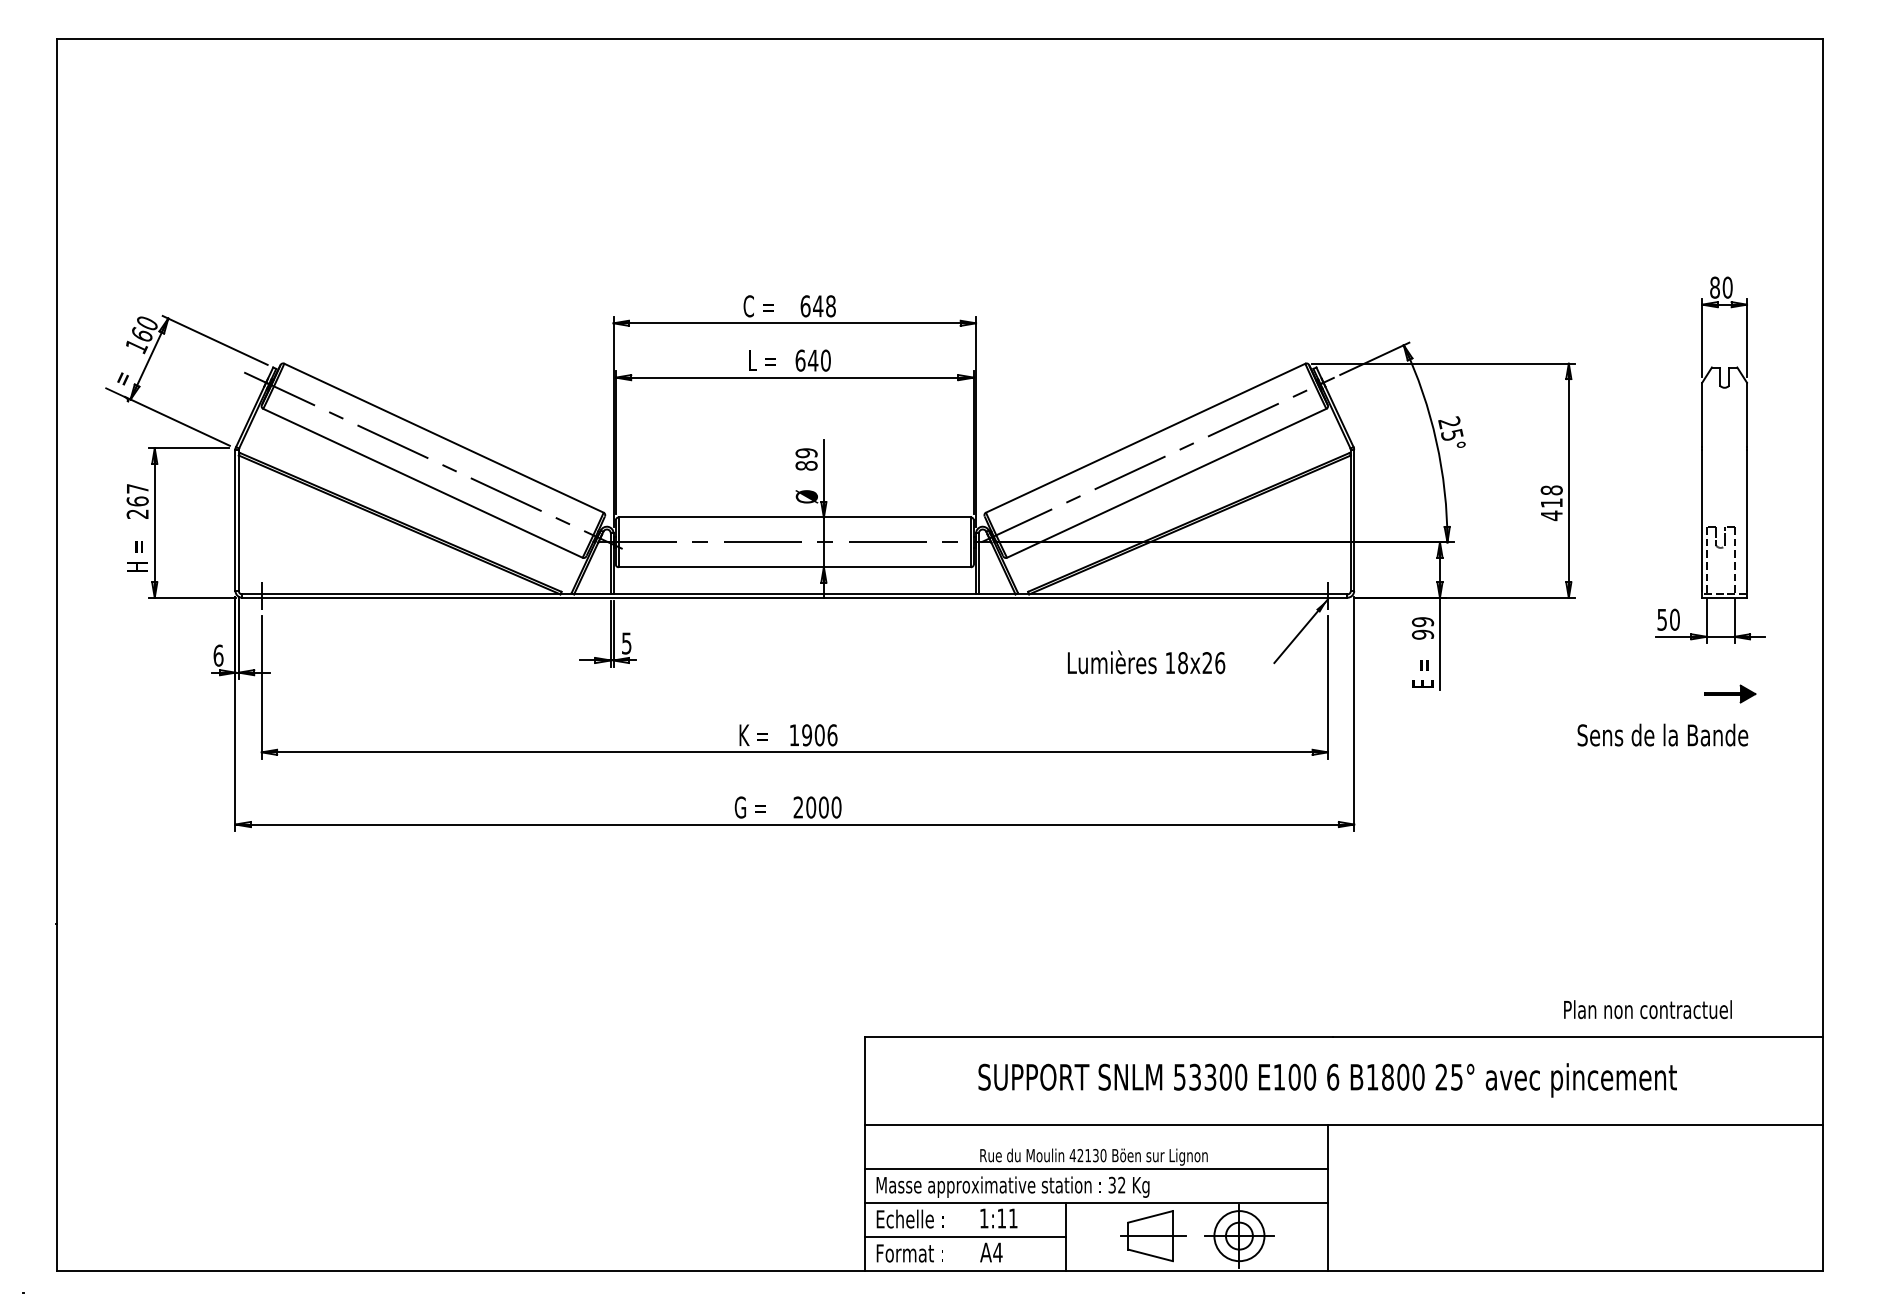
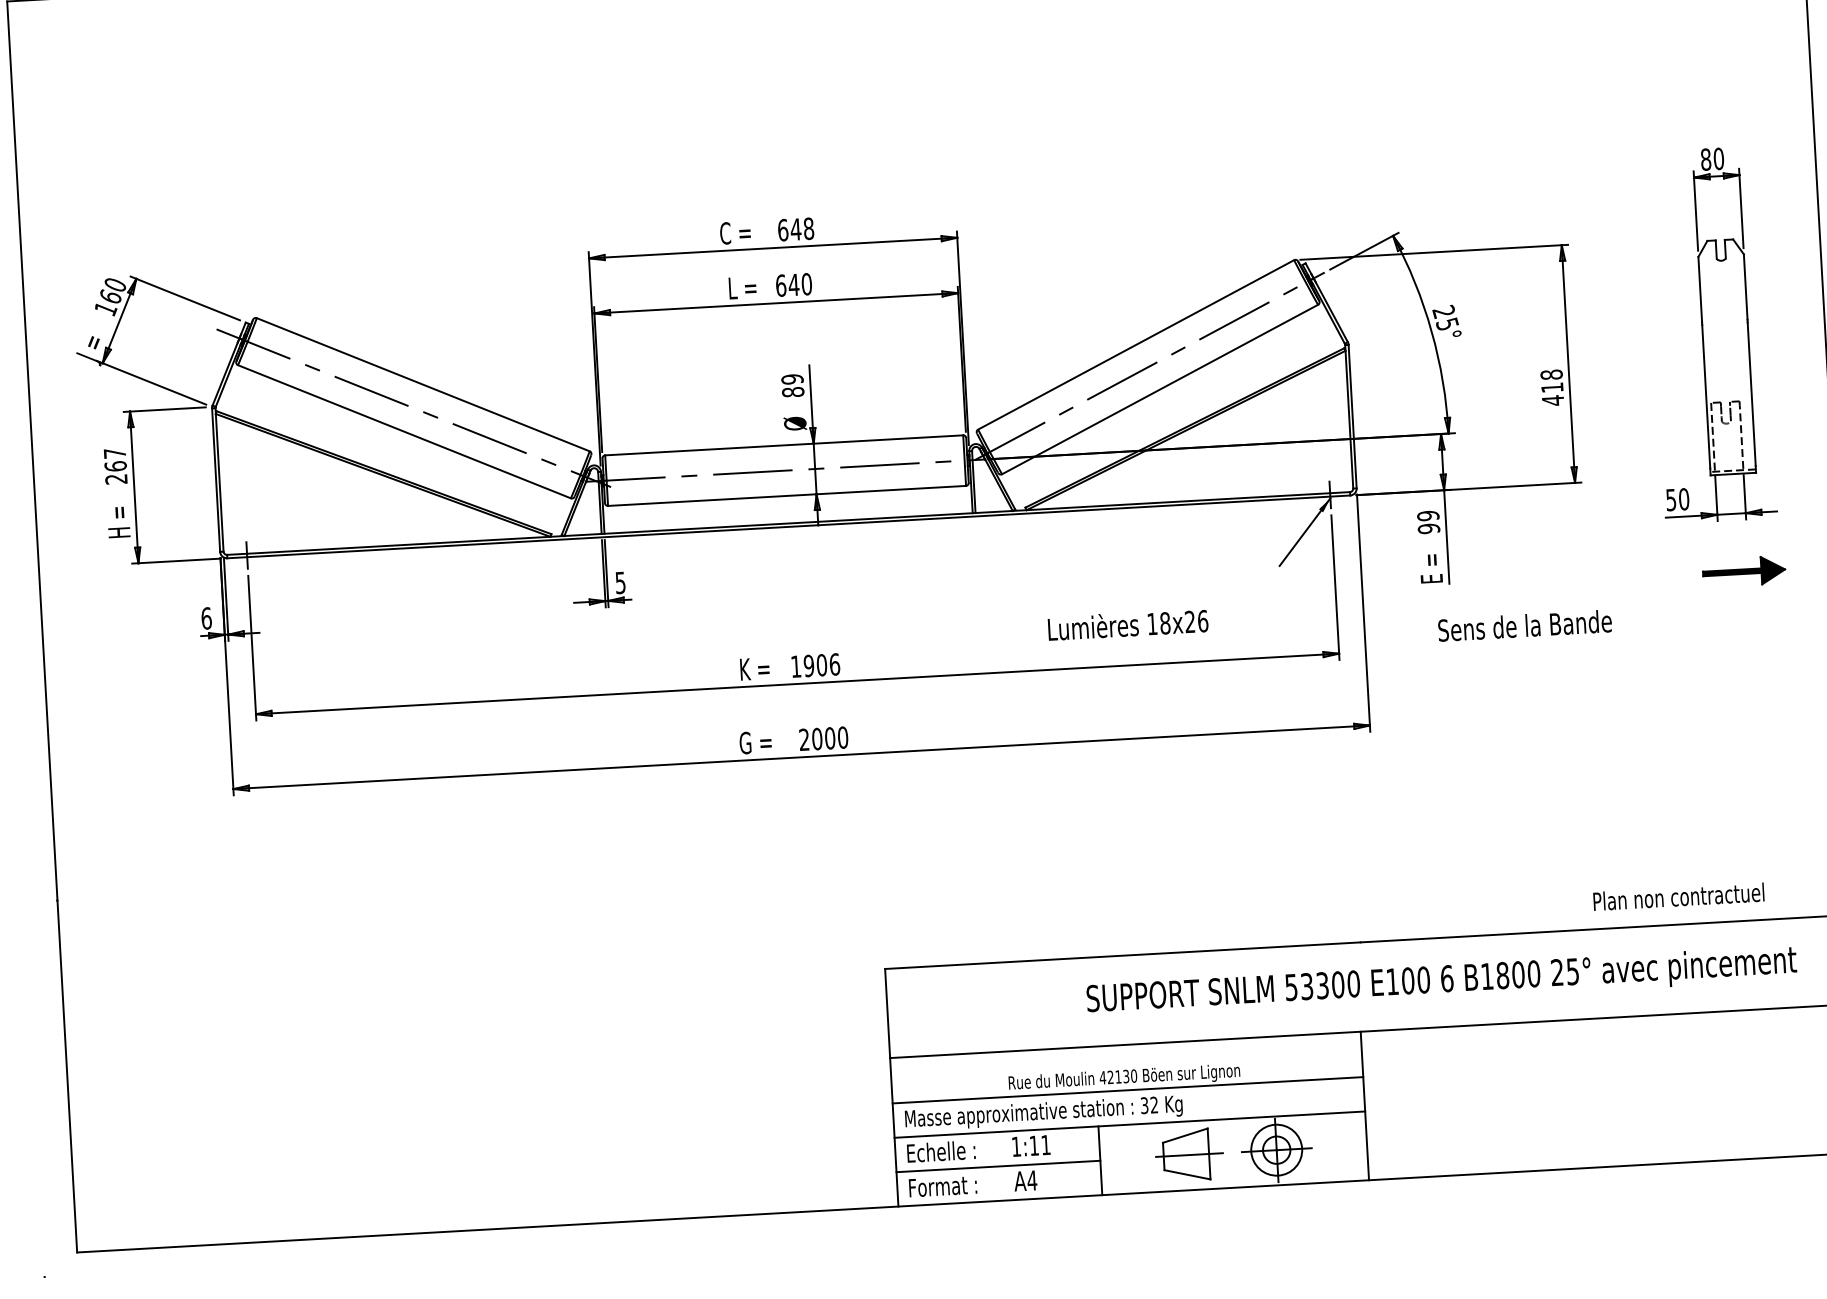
text: (1146, 662) -> (1128, 624), moved
part: (1730, 693) -> (1744, 571), size x1.6
text: (1662, 734) -> (1524, 625), moved
text: (1327, 1080) -> (1441, 982), moved

